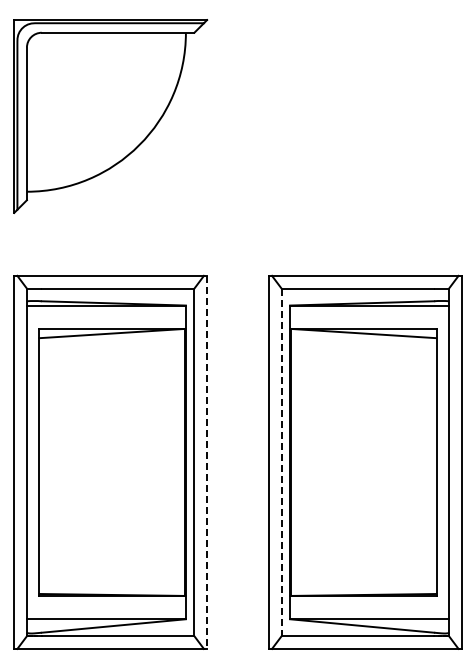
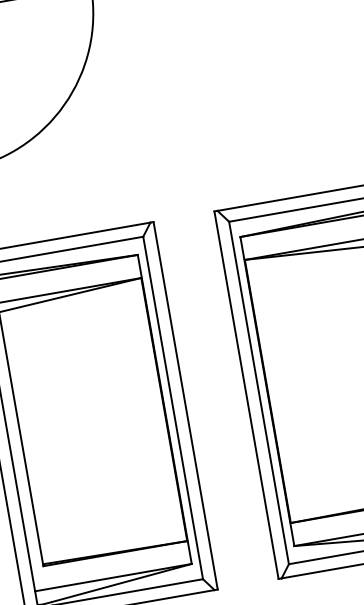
line: (207, 462) -> (186, 405), dashed -> solid
line: (281, 462) -> (258, 393), dashed -> solid

